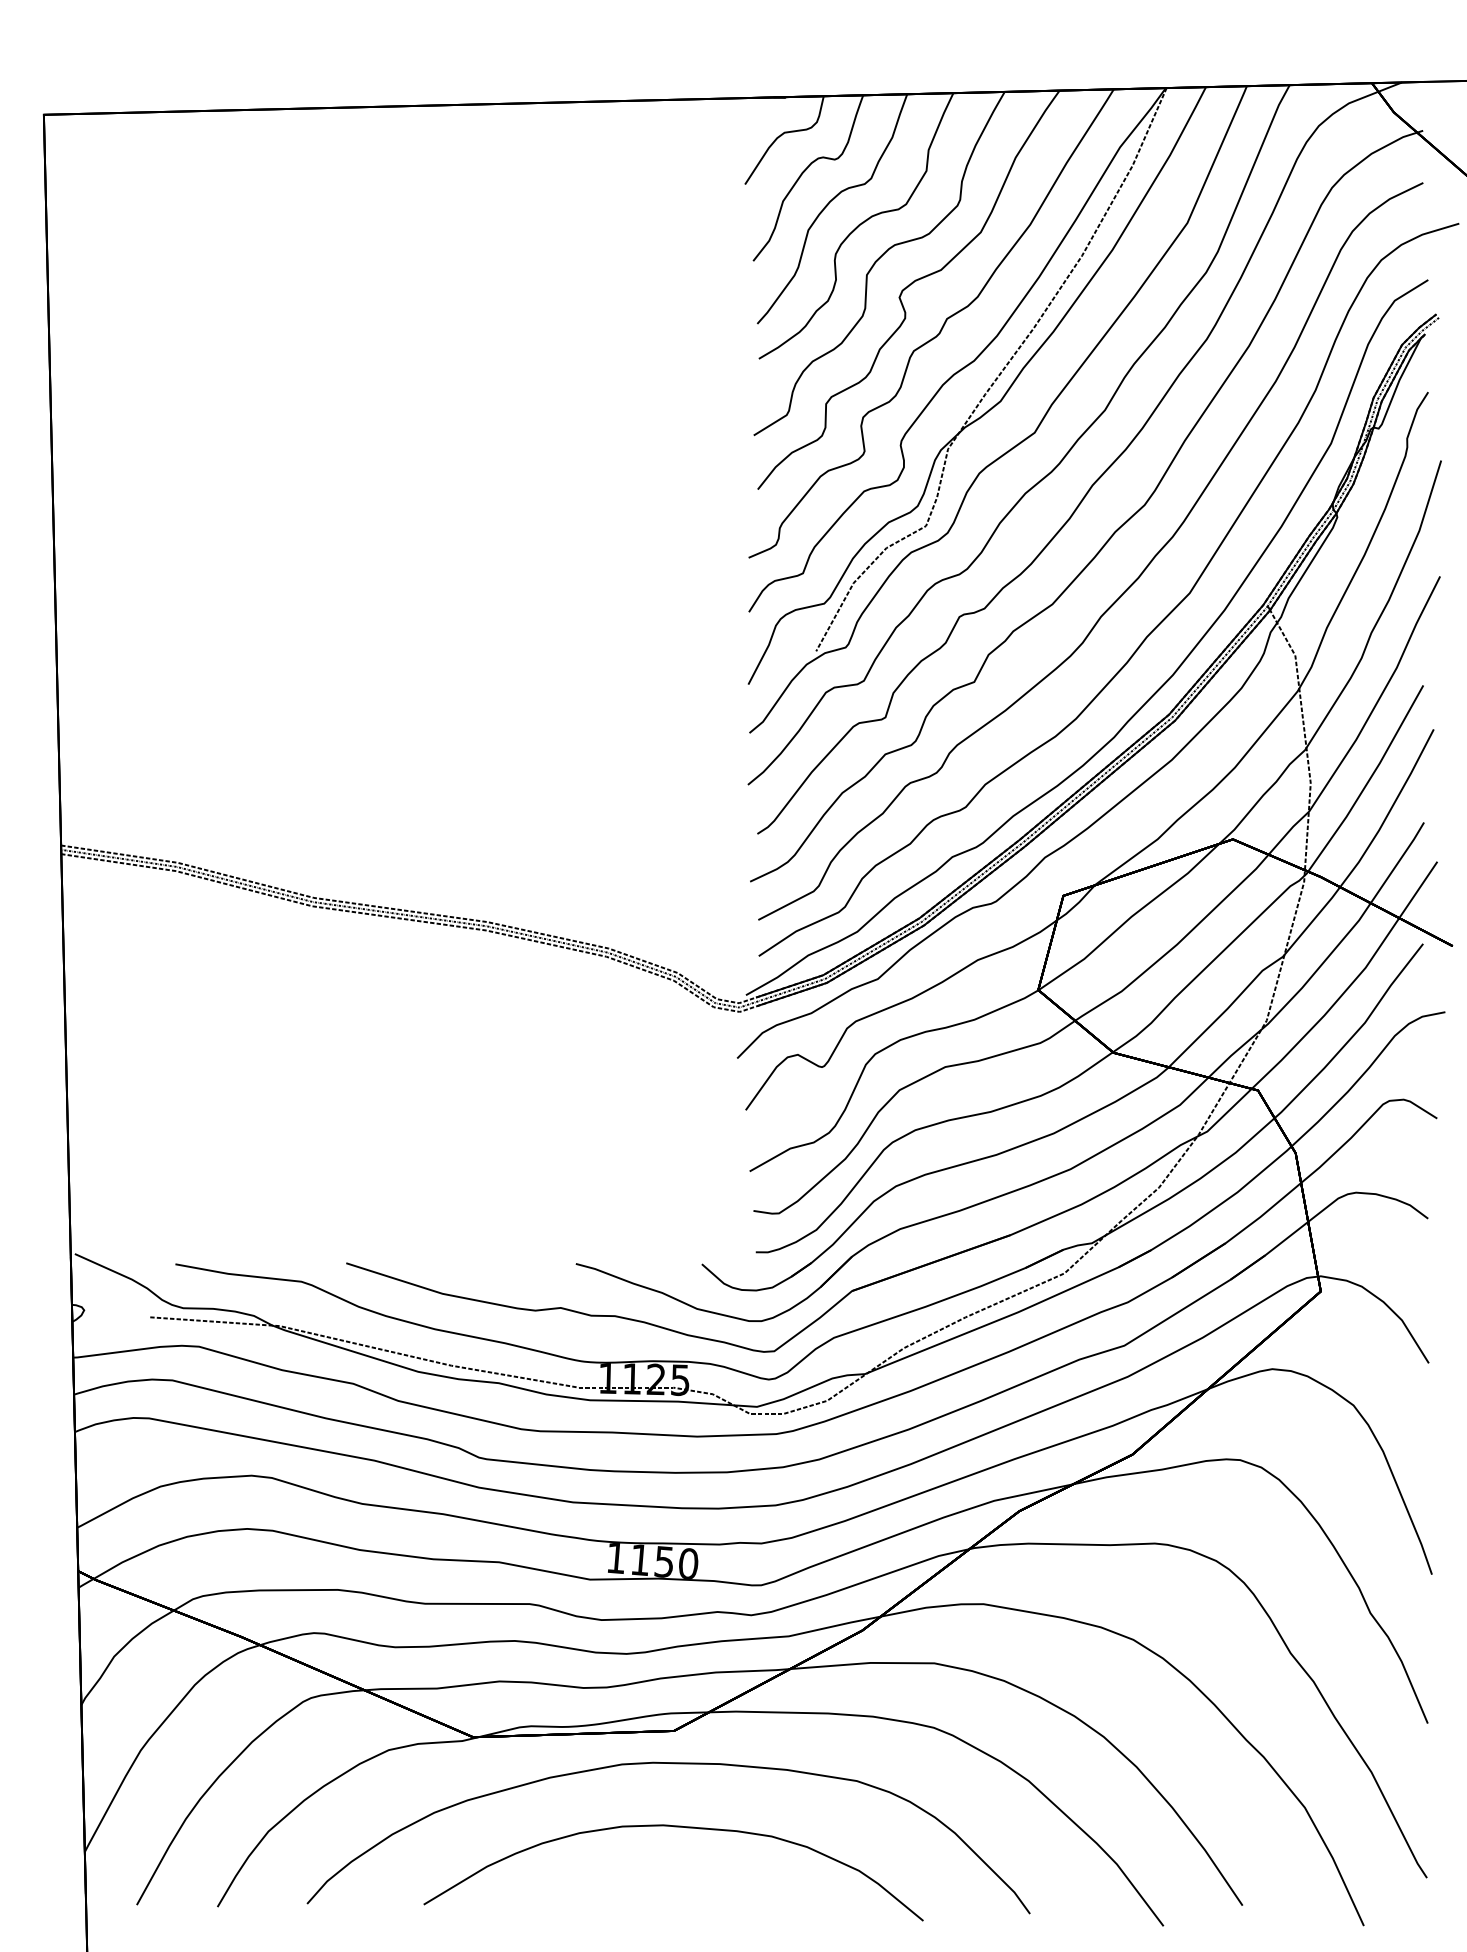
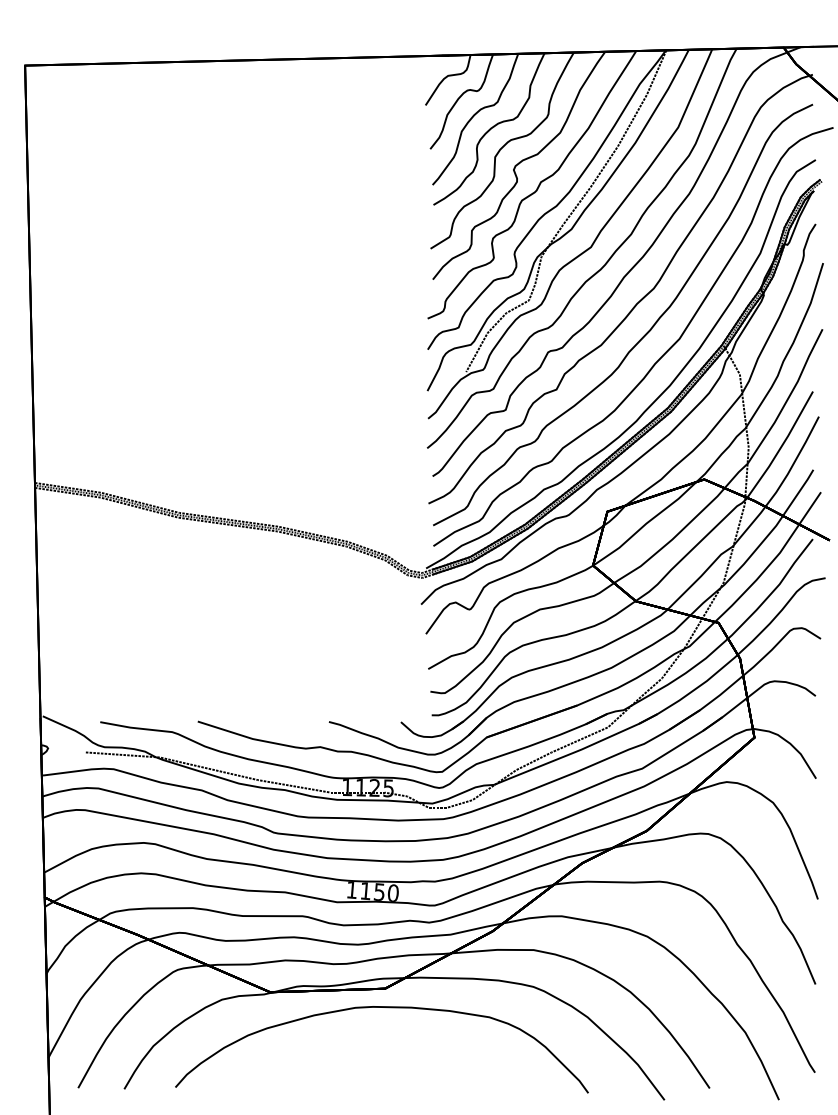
part: (676, 1828) -> (386, 1044), removed

